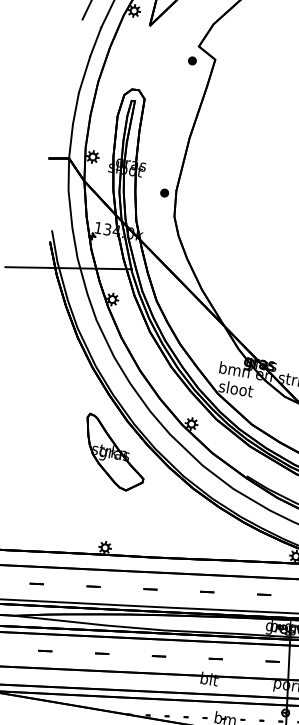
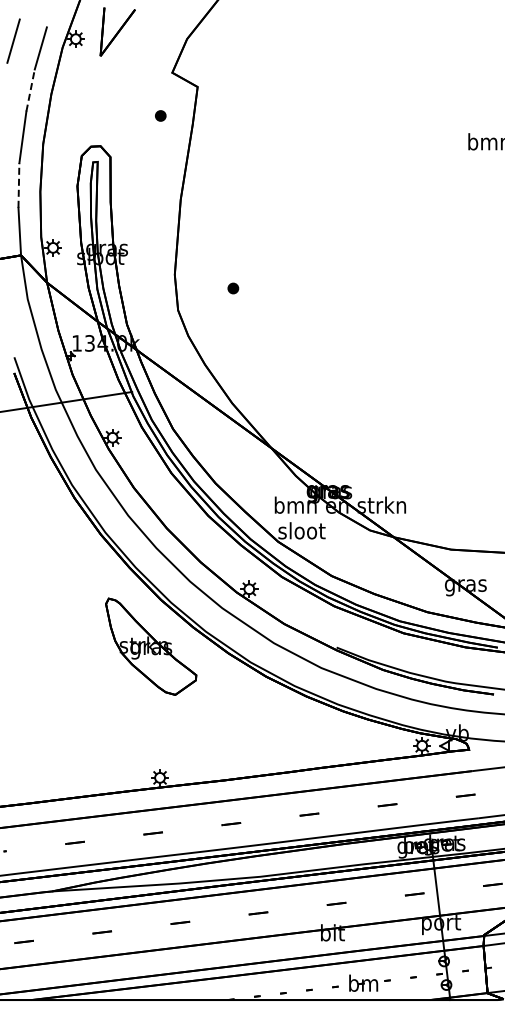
line: (95, 42) -> (30, 90), solid -> dashed
part: (192, 60) -> (160, 115), moved
line: (75, 108) -> (18, 185), solid -> dashed
part: (164, 193) -> (233, 288), moved

